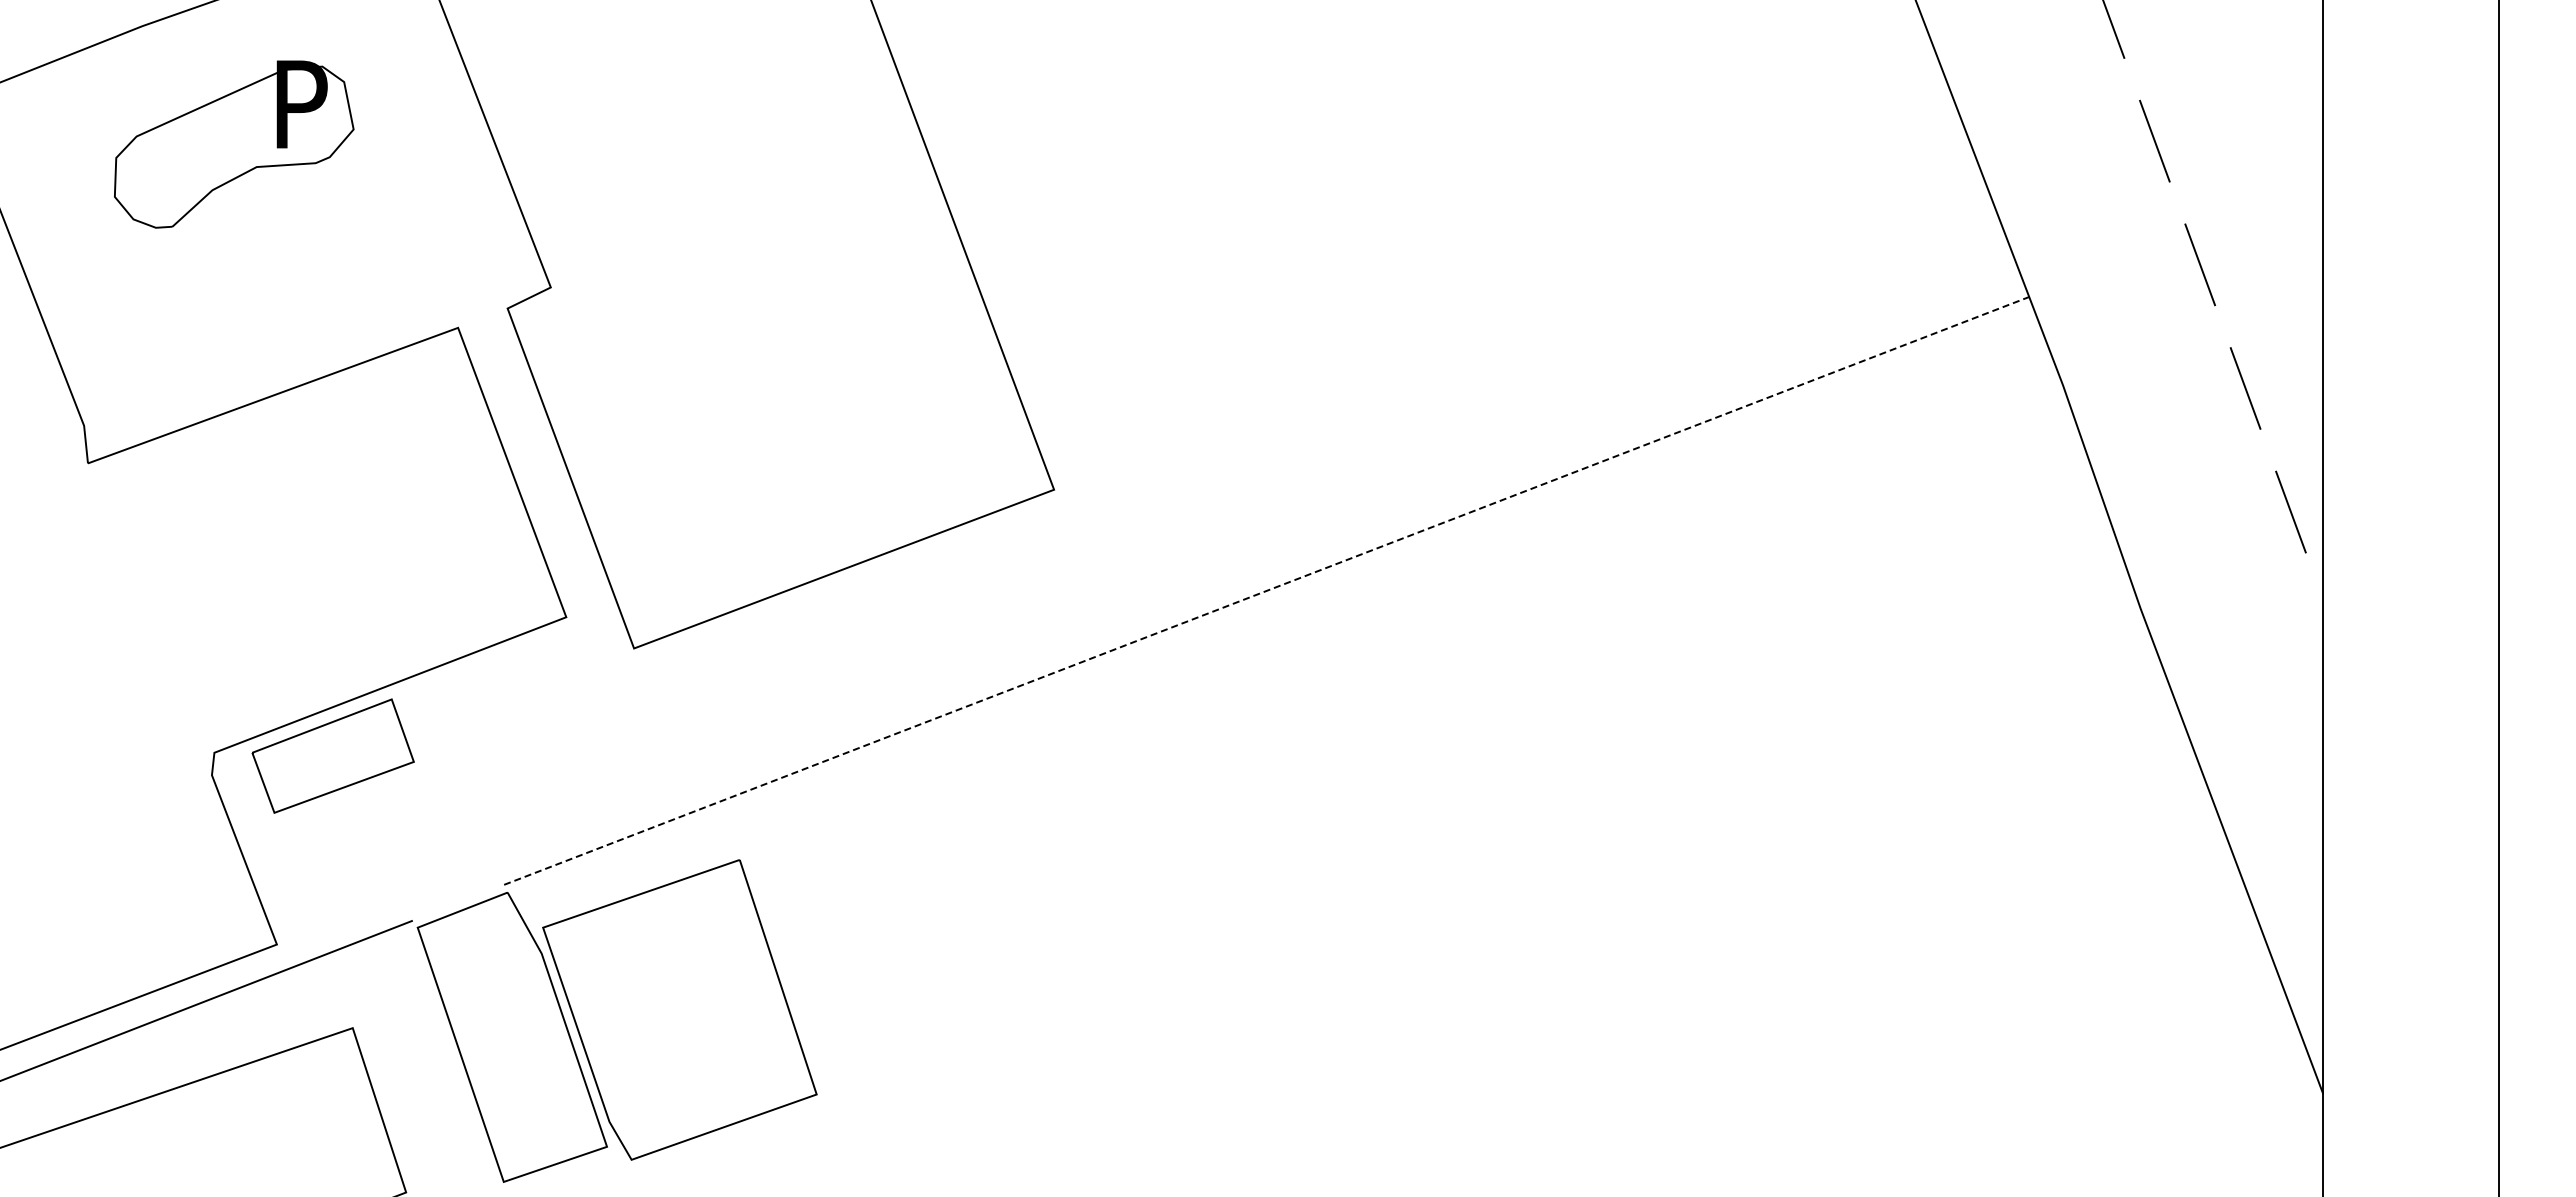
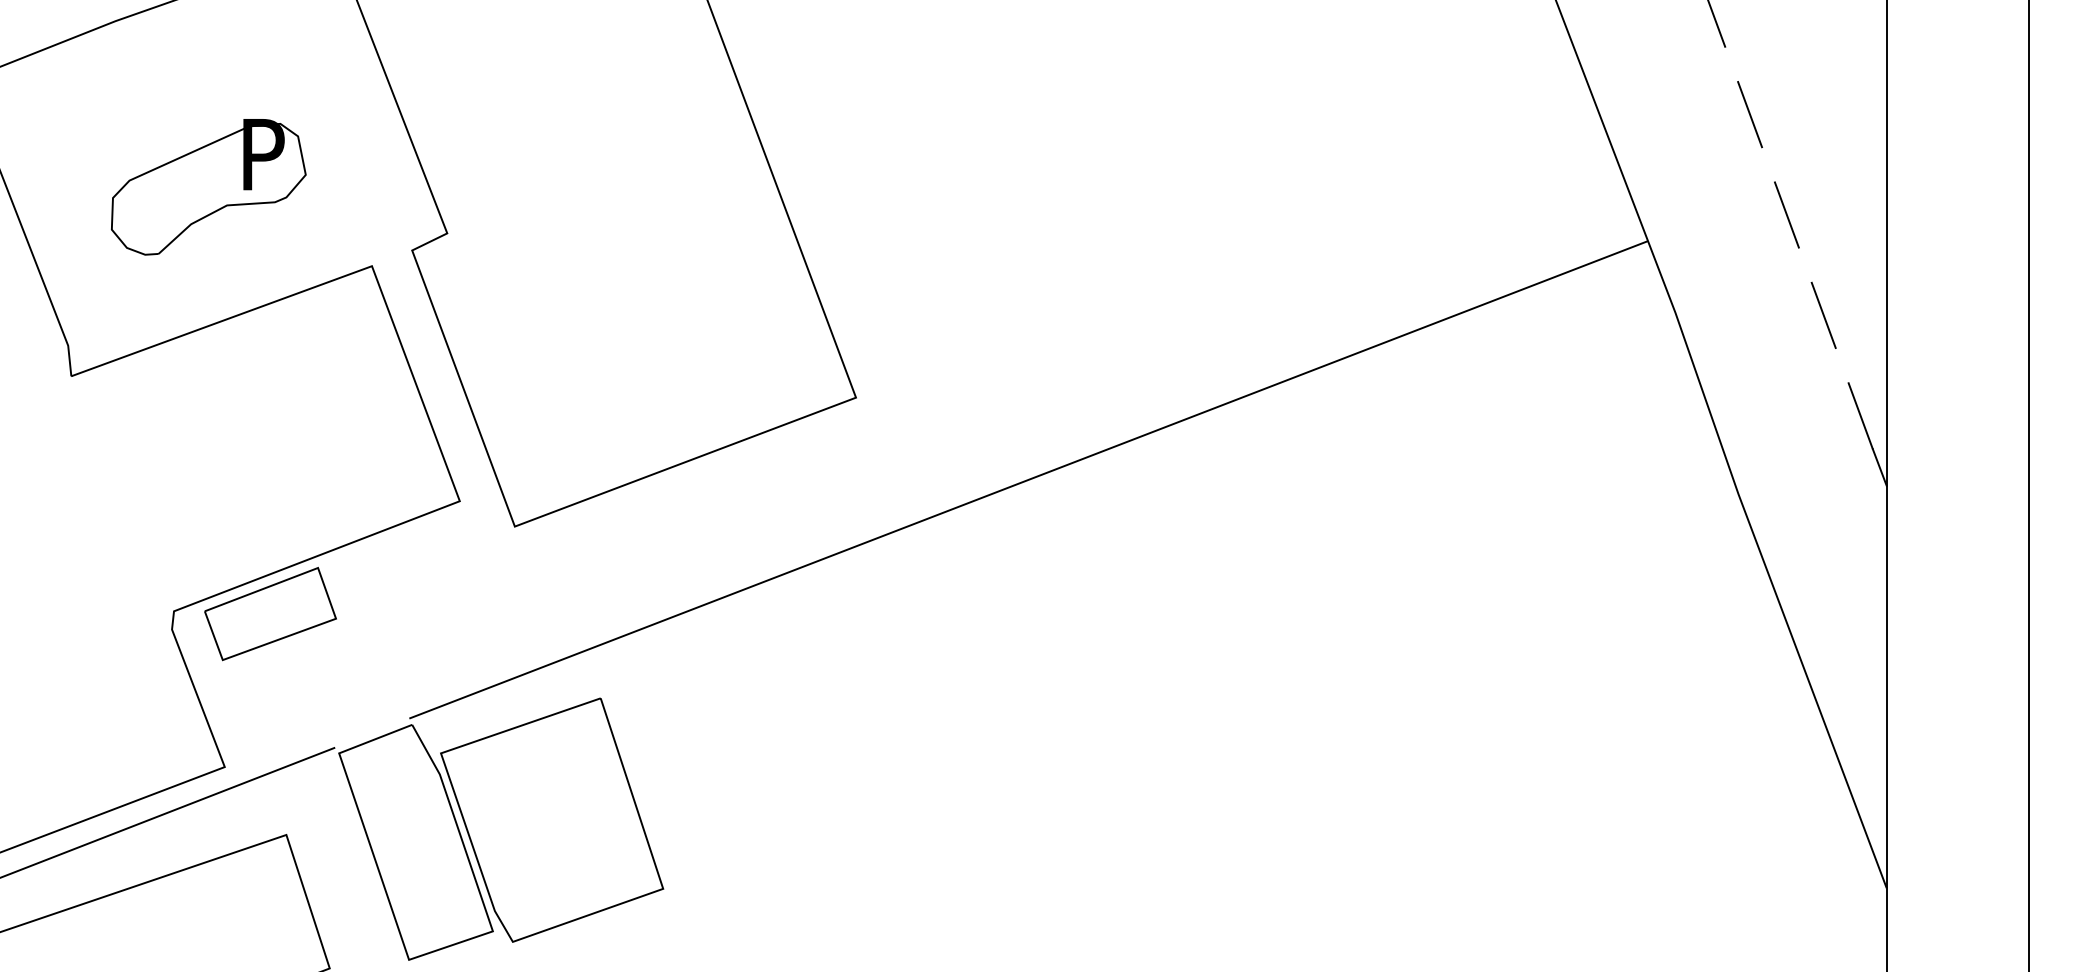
part: (234, 144) -> (209, 187), moved
line: (2314, 575) -> (1879, 467), added
line: (1267, 590) -> (1029, 479), dashed -> solid

